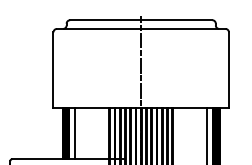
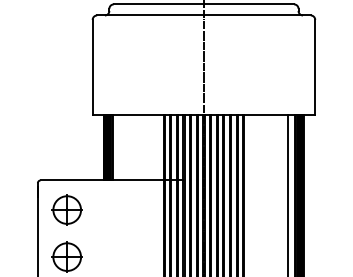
line: (75, 133) -> (120, 147), removed

